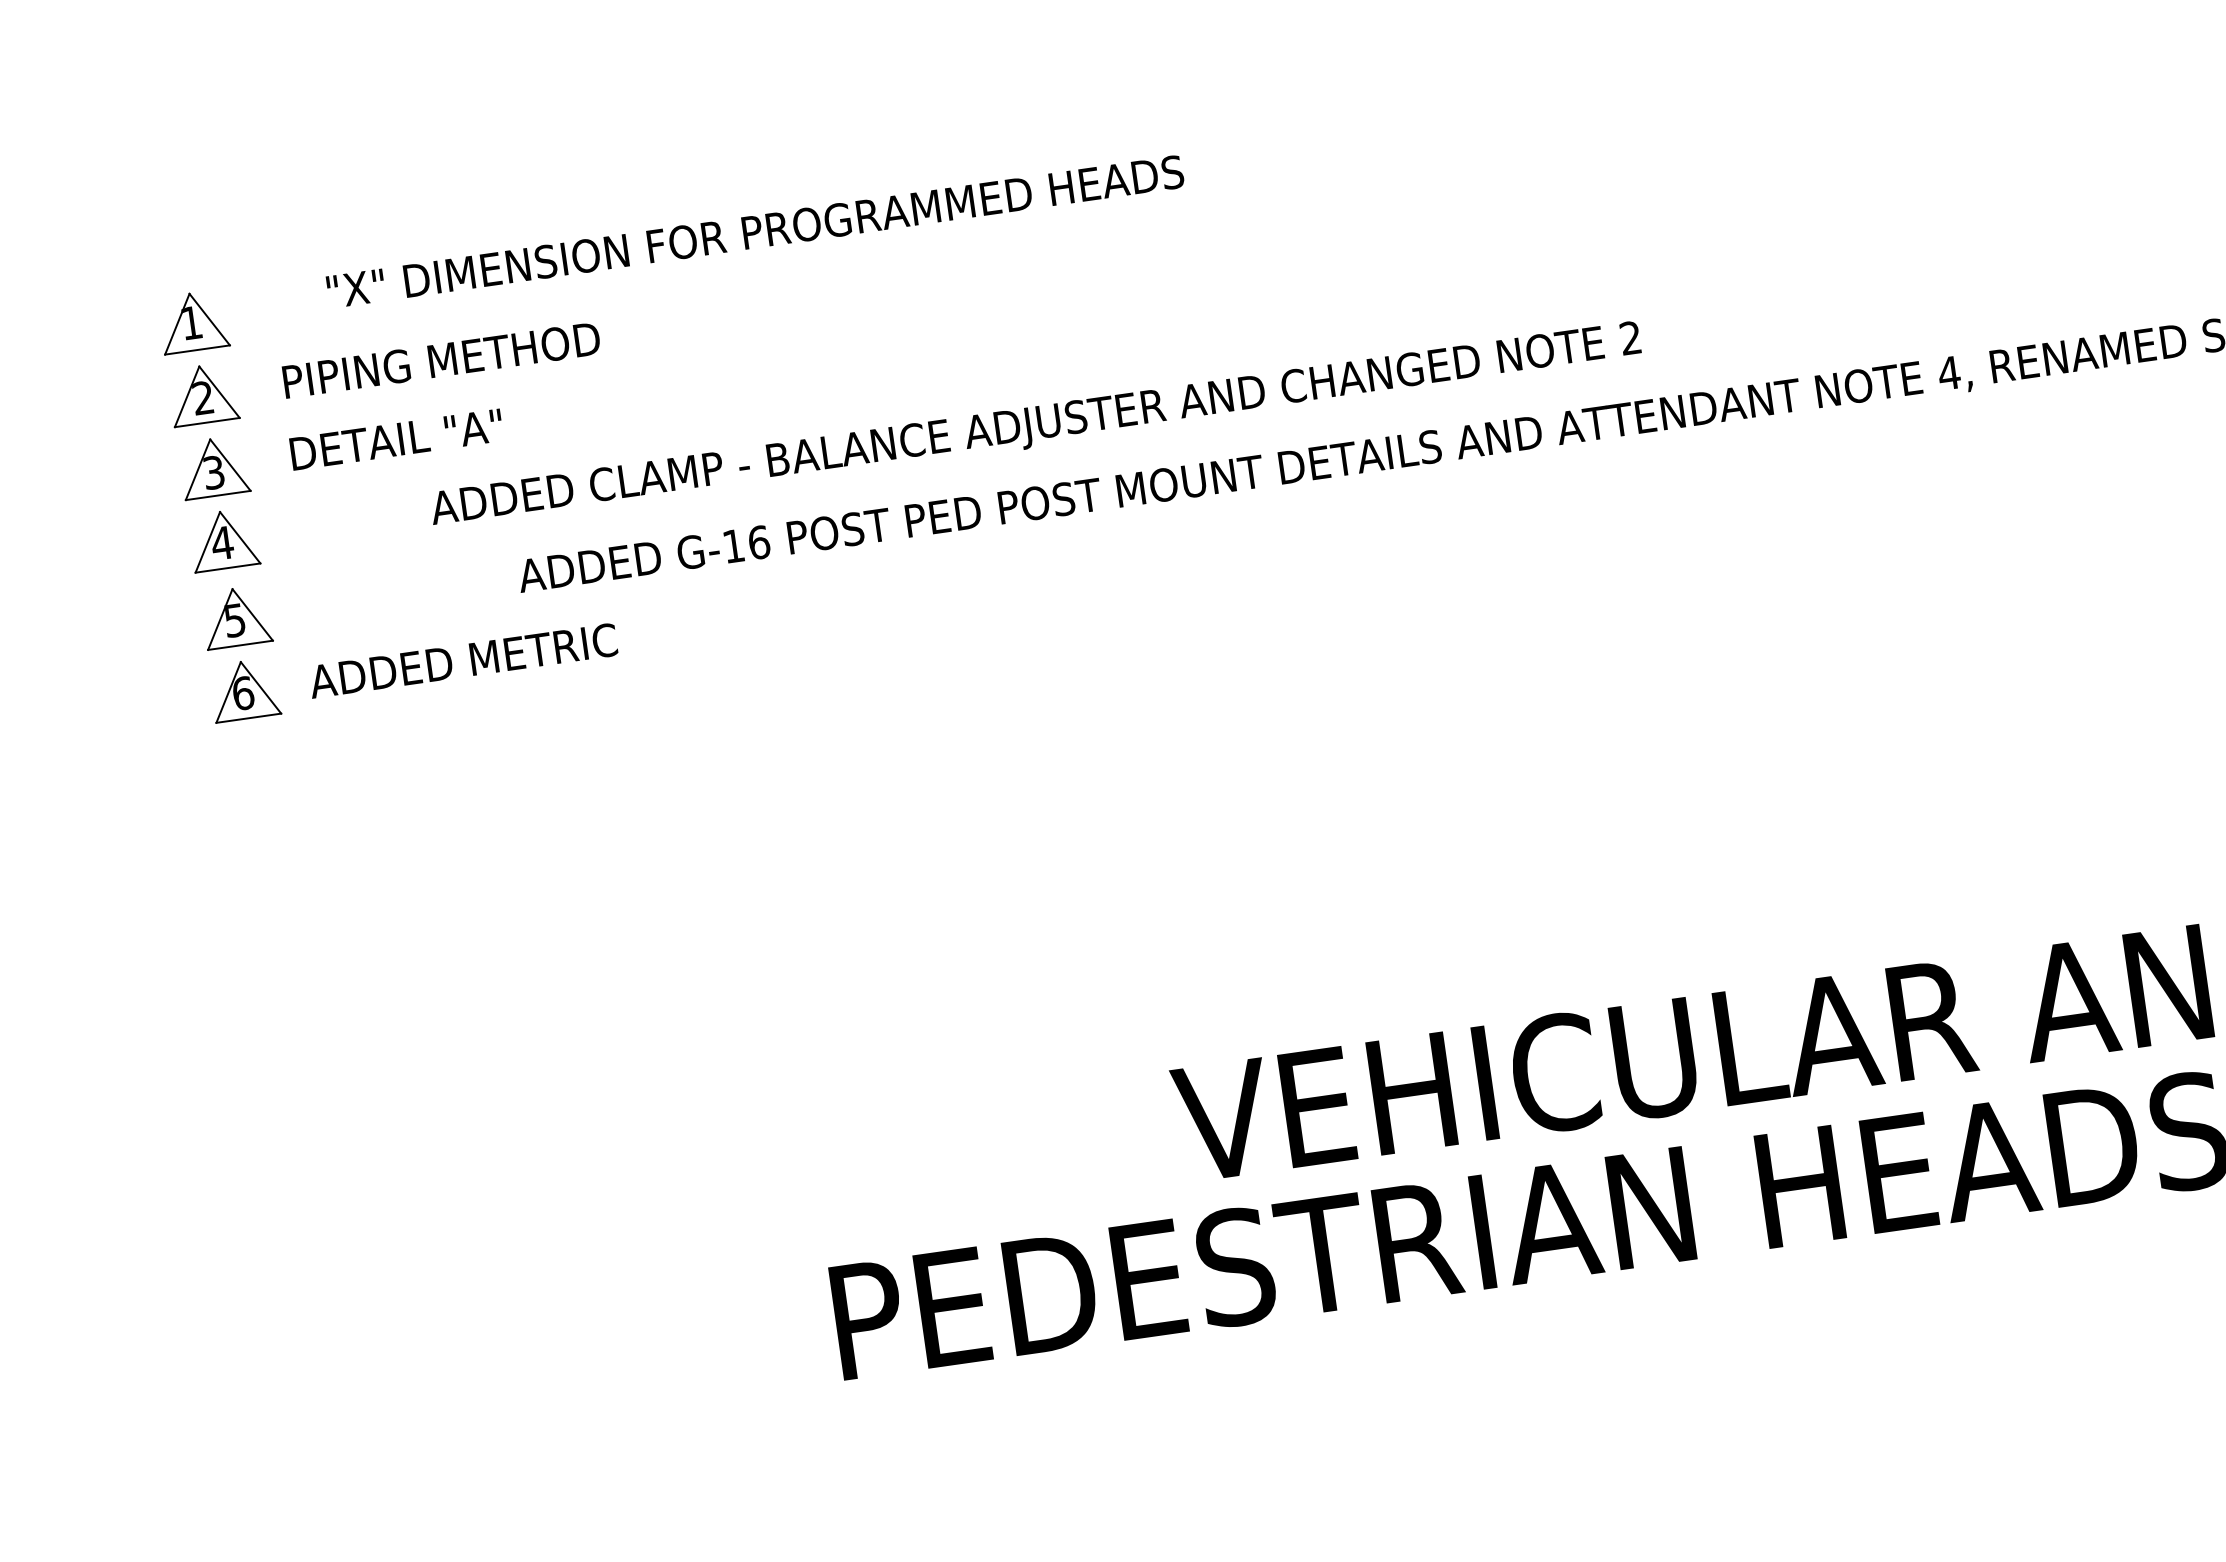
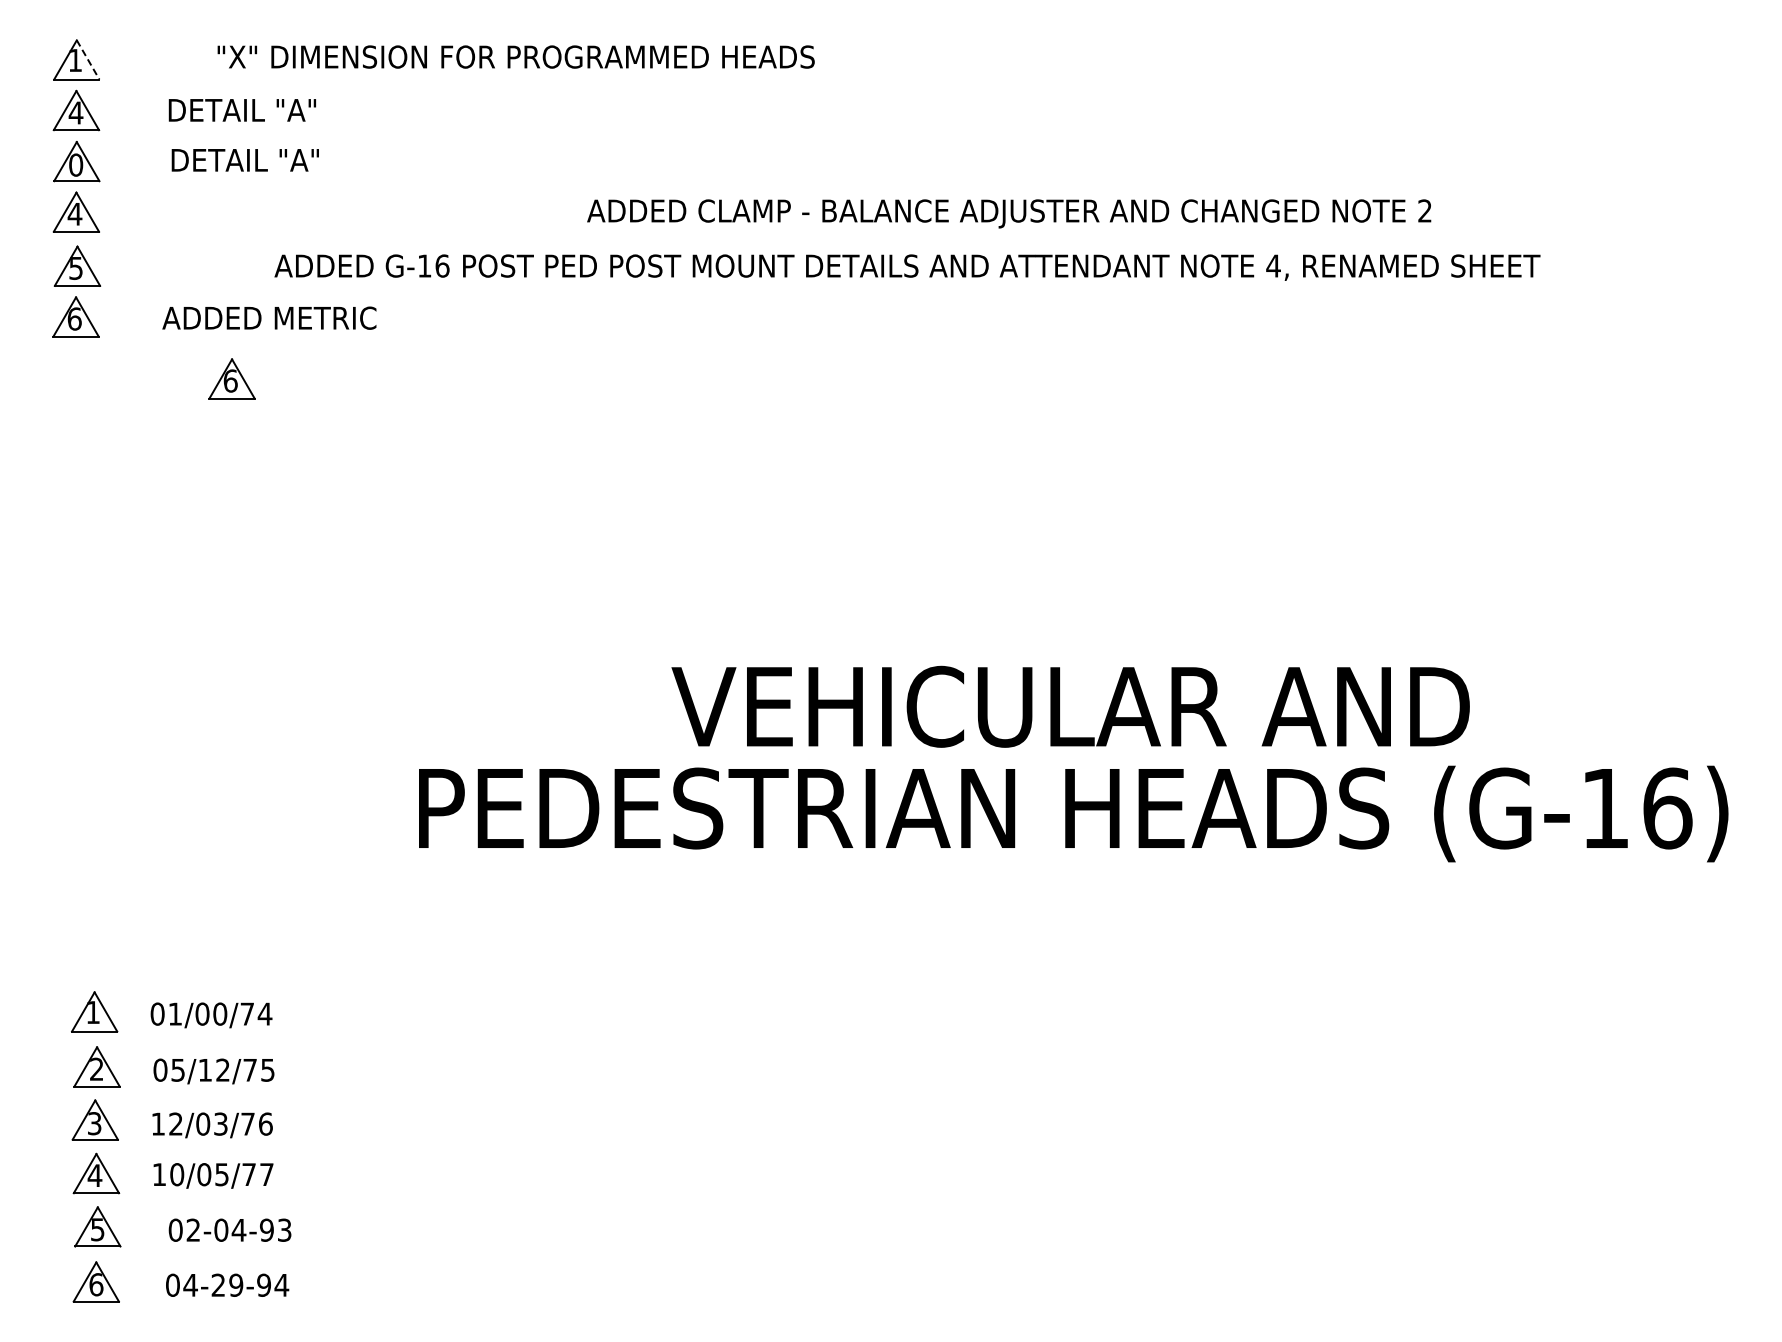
text: (754, 231) -> (515, 56), moved
line: (210, 318) -> (88, 59), solid -> dashed
text: (440, 359) -> (242, 109), PIPING METHOD -> DETAIL "A"
text: (202, 397) -> (75, 112), 2 -> 4
text: (1036, 426) -> (1009, 213), moved
text: (395, 440) -> (244, 160), moved
text: (214, 471) -> (76, 164), 3 -> 0
text: (463, 659) -> (269, 317), moved
part: (479, 746) -> (231, 378), added

